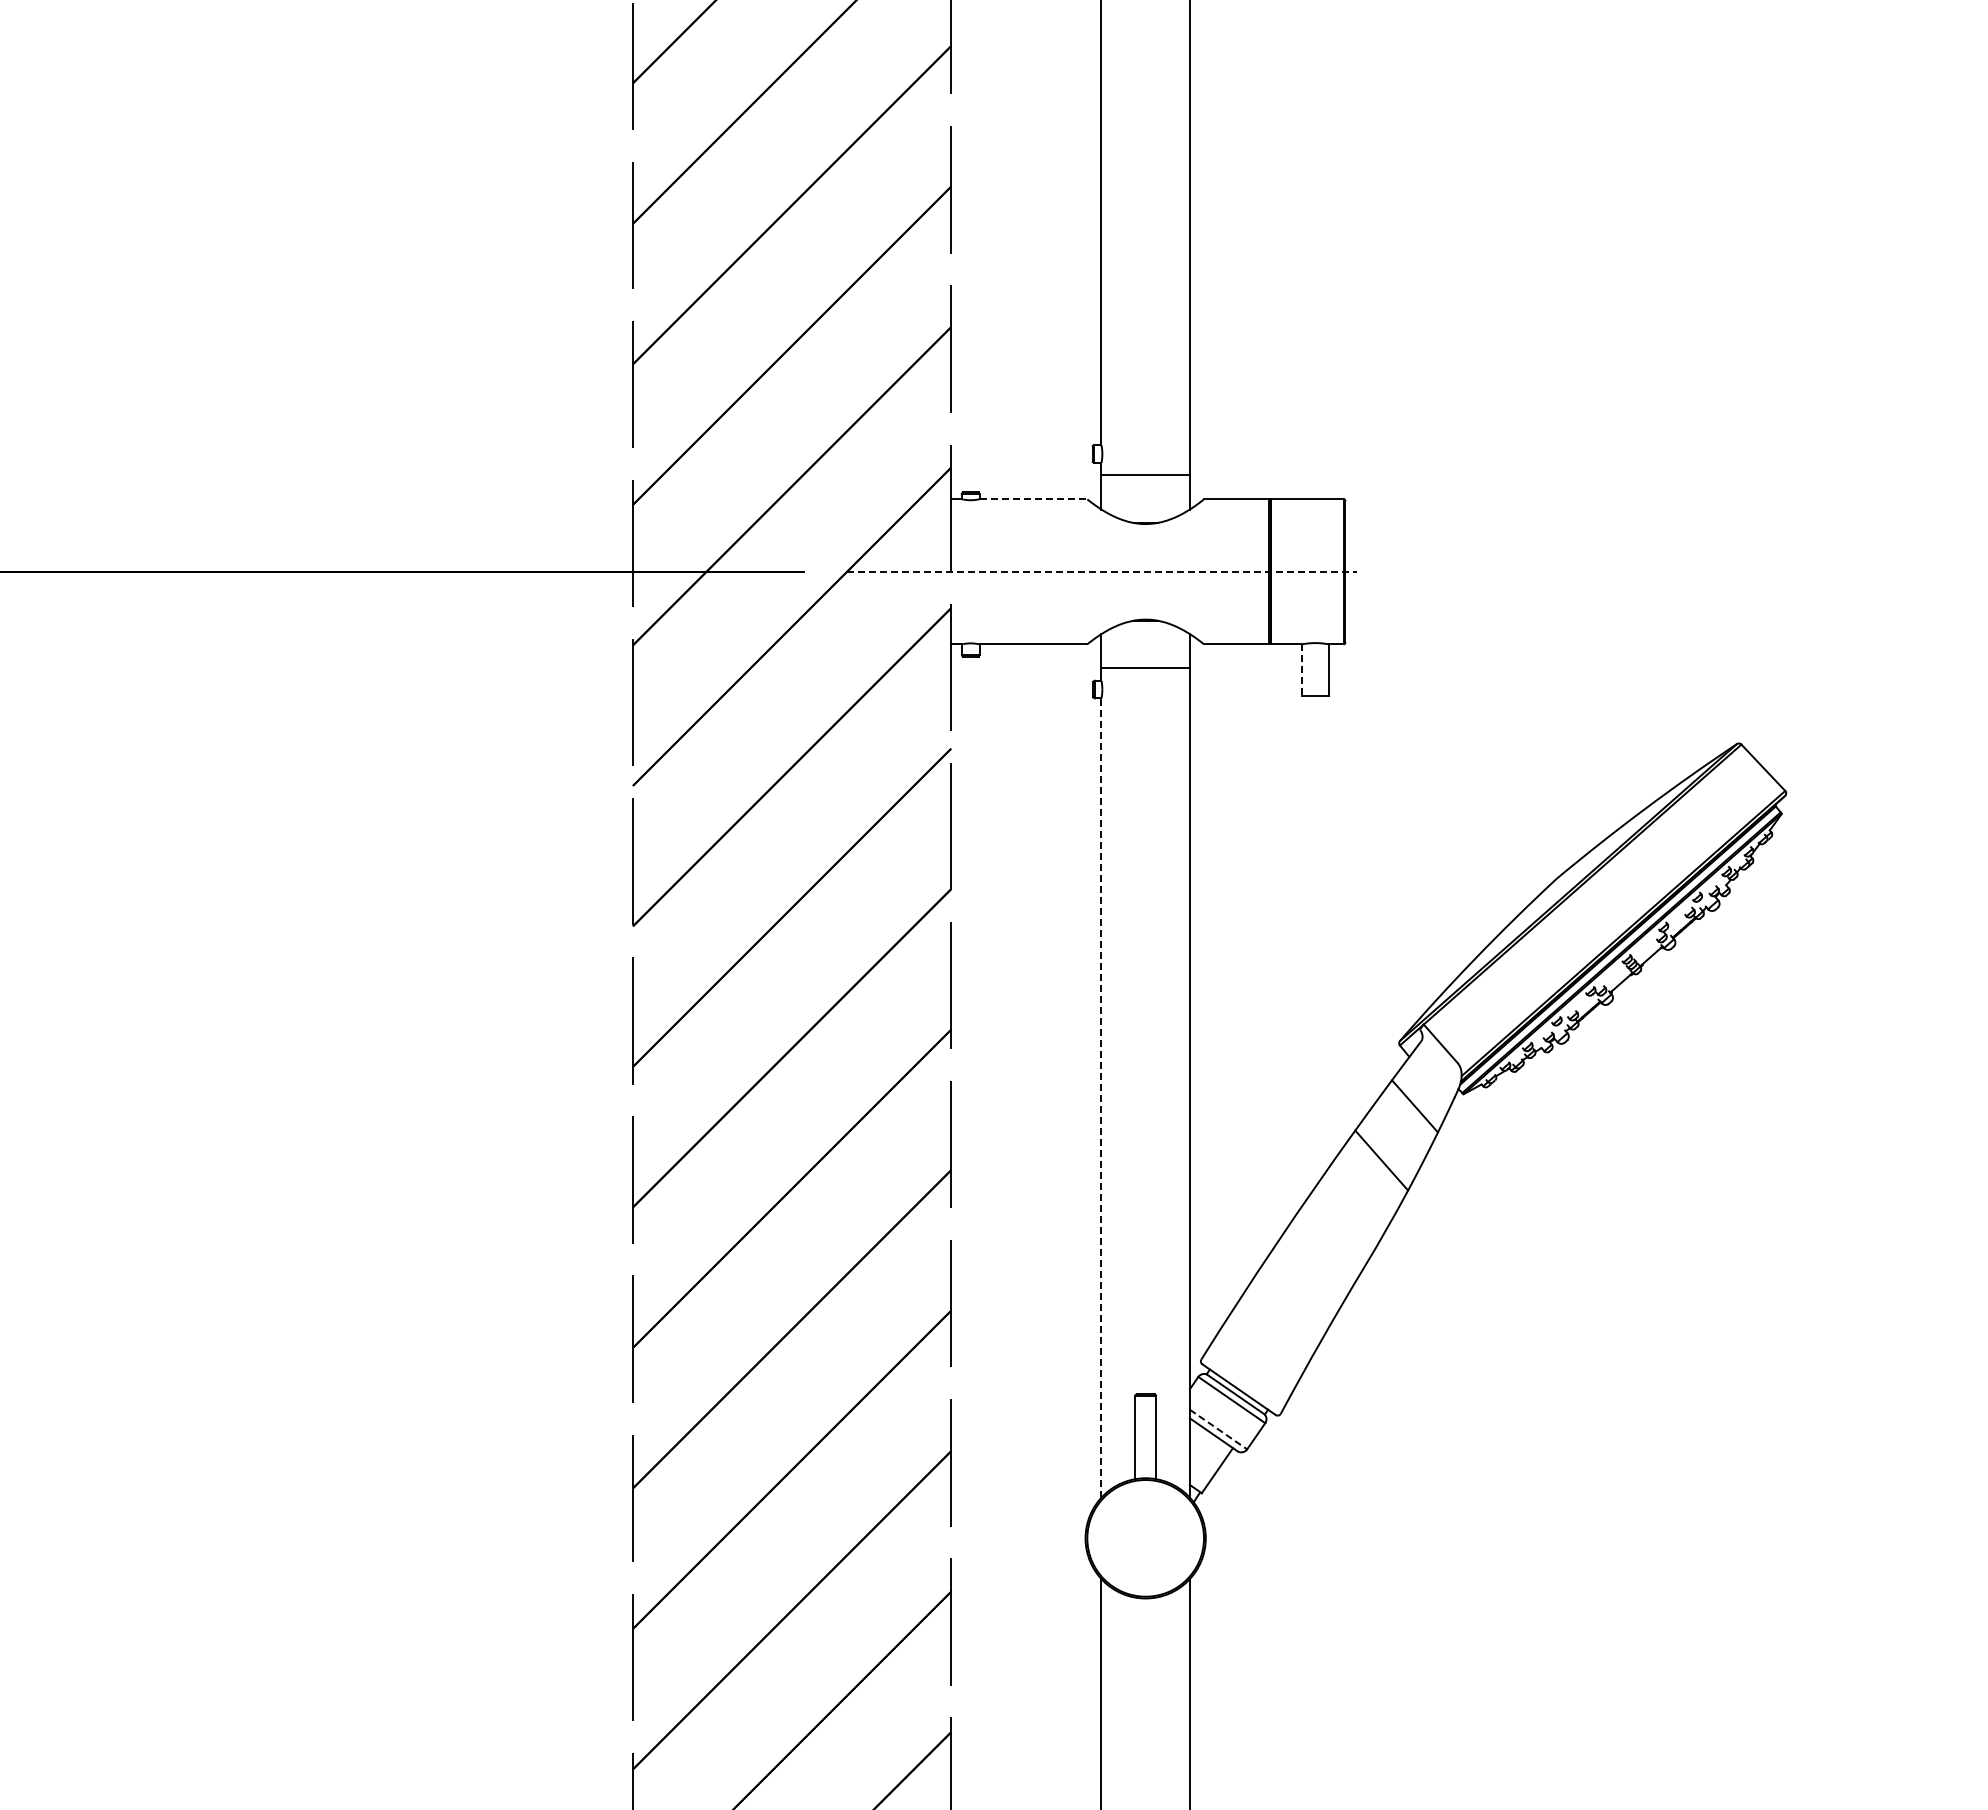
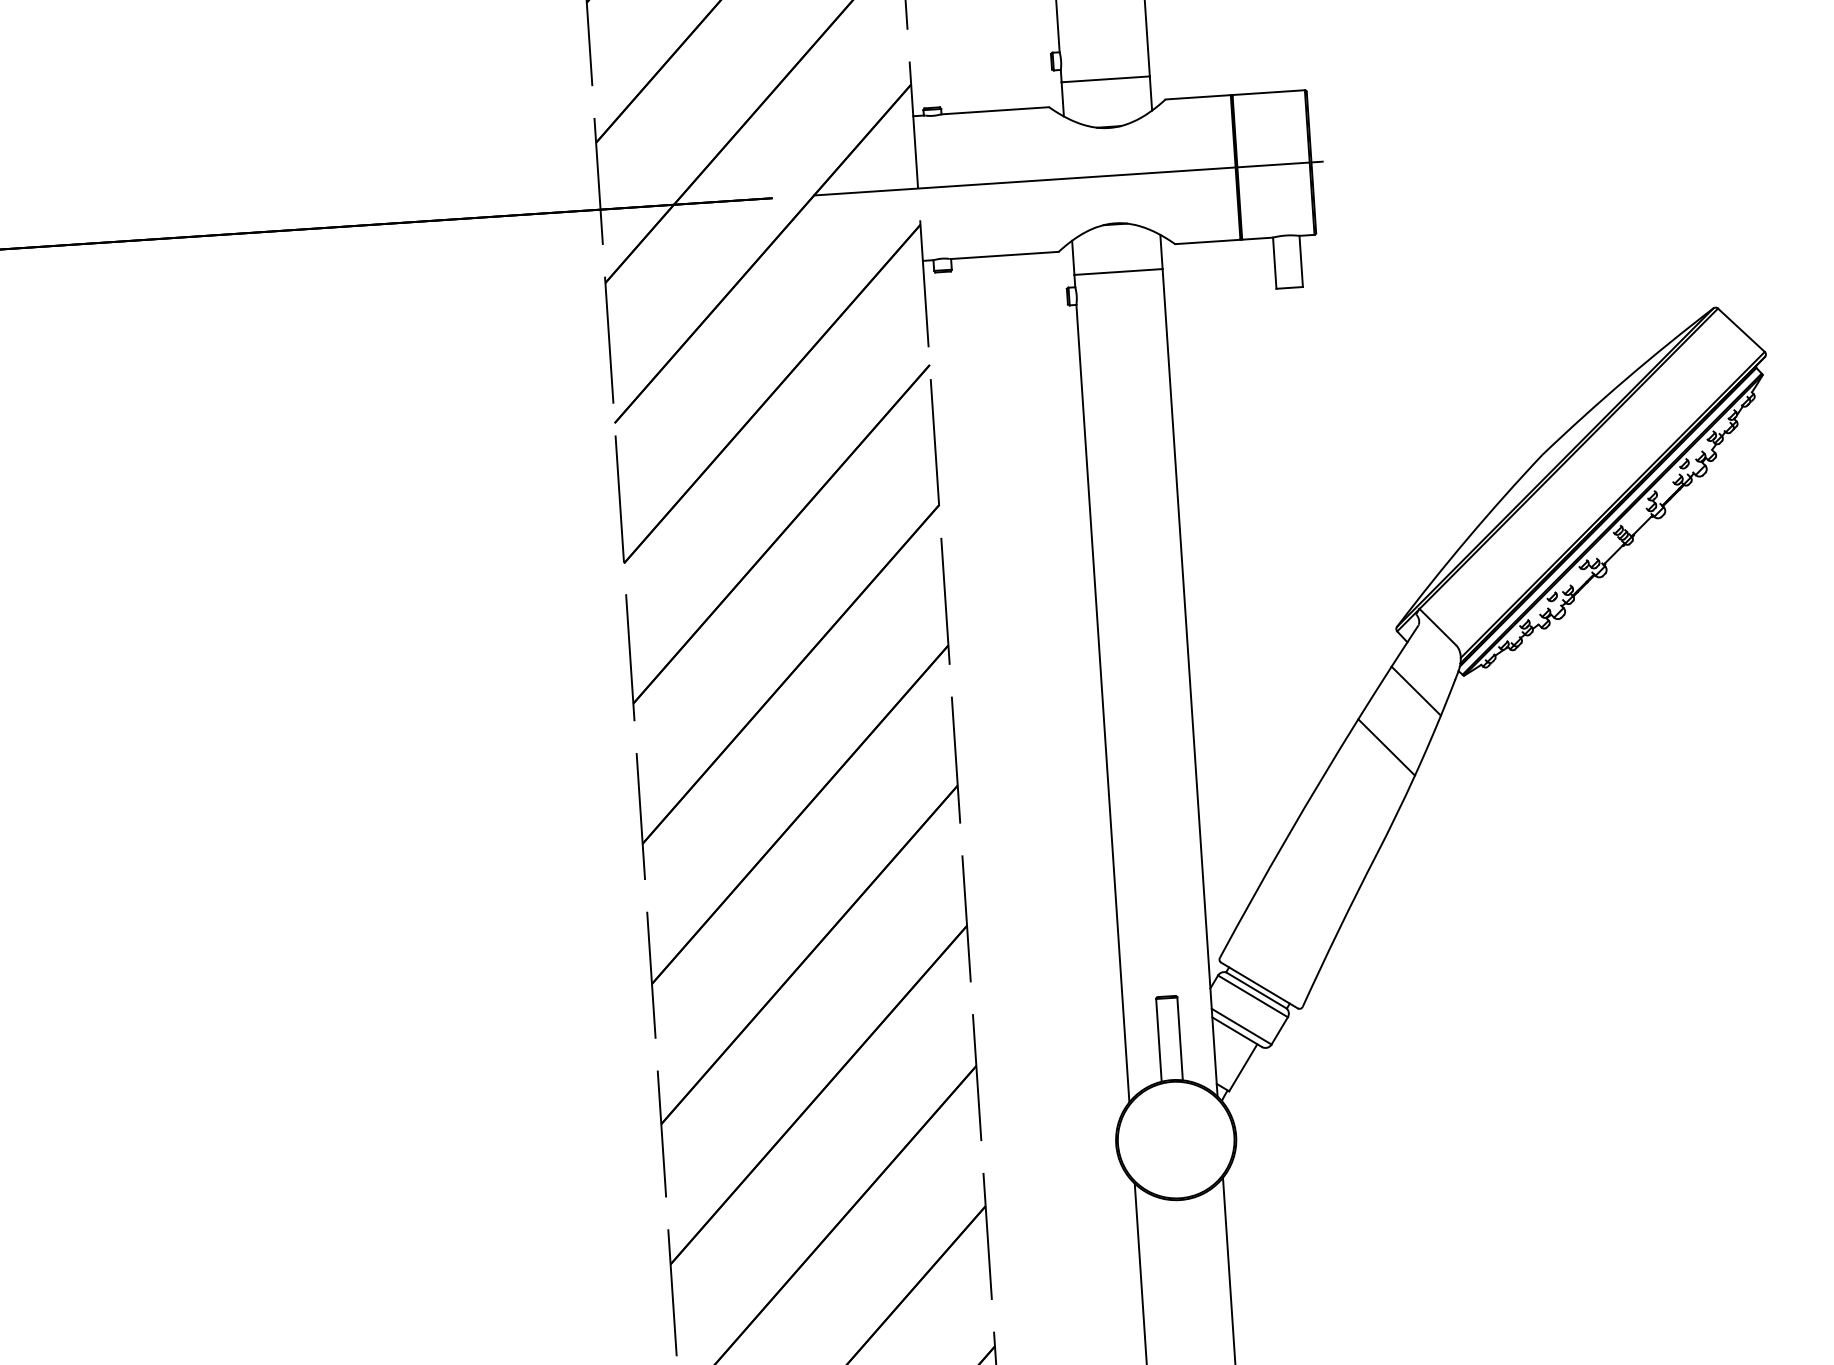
line: (1033, 499) -> (995, 110), dashed -> solid
line: (1101, 571) -> (1068, 178), dashed -> solid
line: (1302, 669) -> (1275, 262), dashed -> solid
line: (1101, 1098) -> (1102, 704), dashed -> solid
line: (1218, 1429) -> (1241, 1026), dashed -> solid

